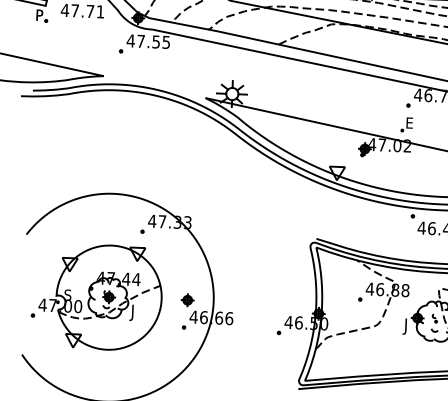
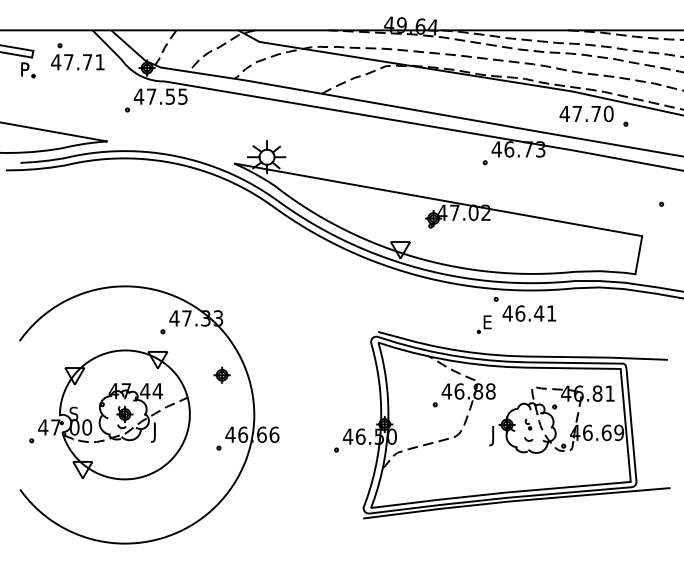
part: (406, 124) -> (483, 324), moved
part: (187, 299) -> (221, 374), moved

